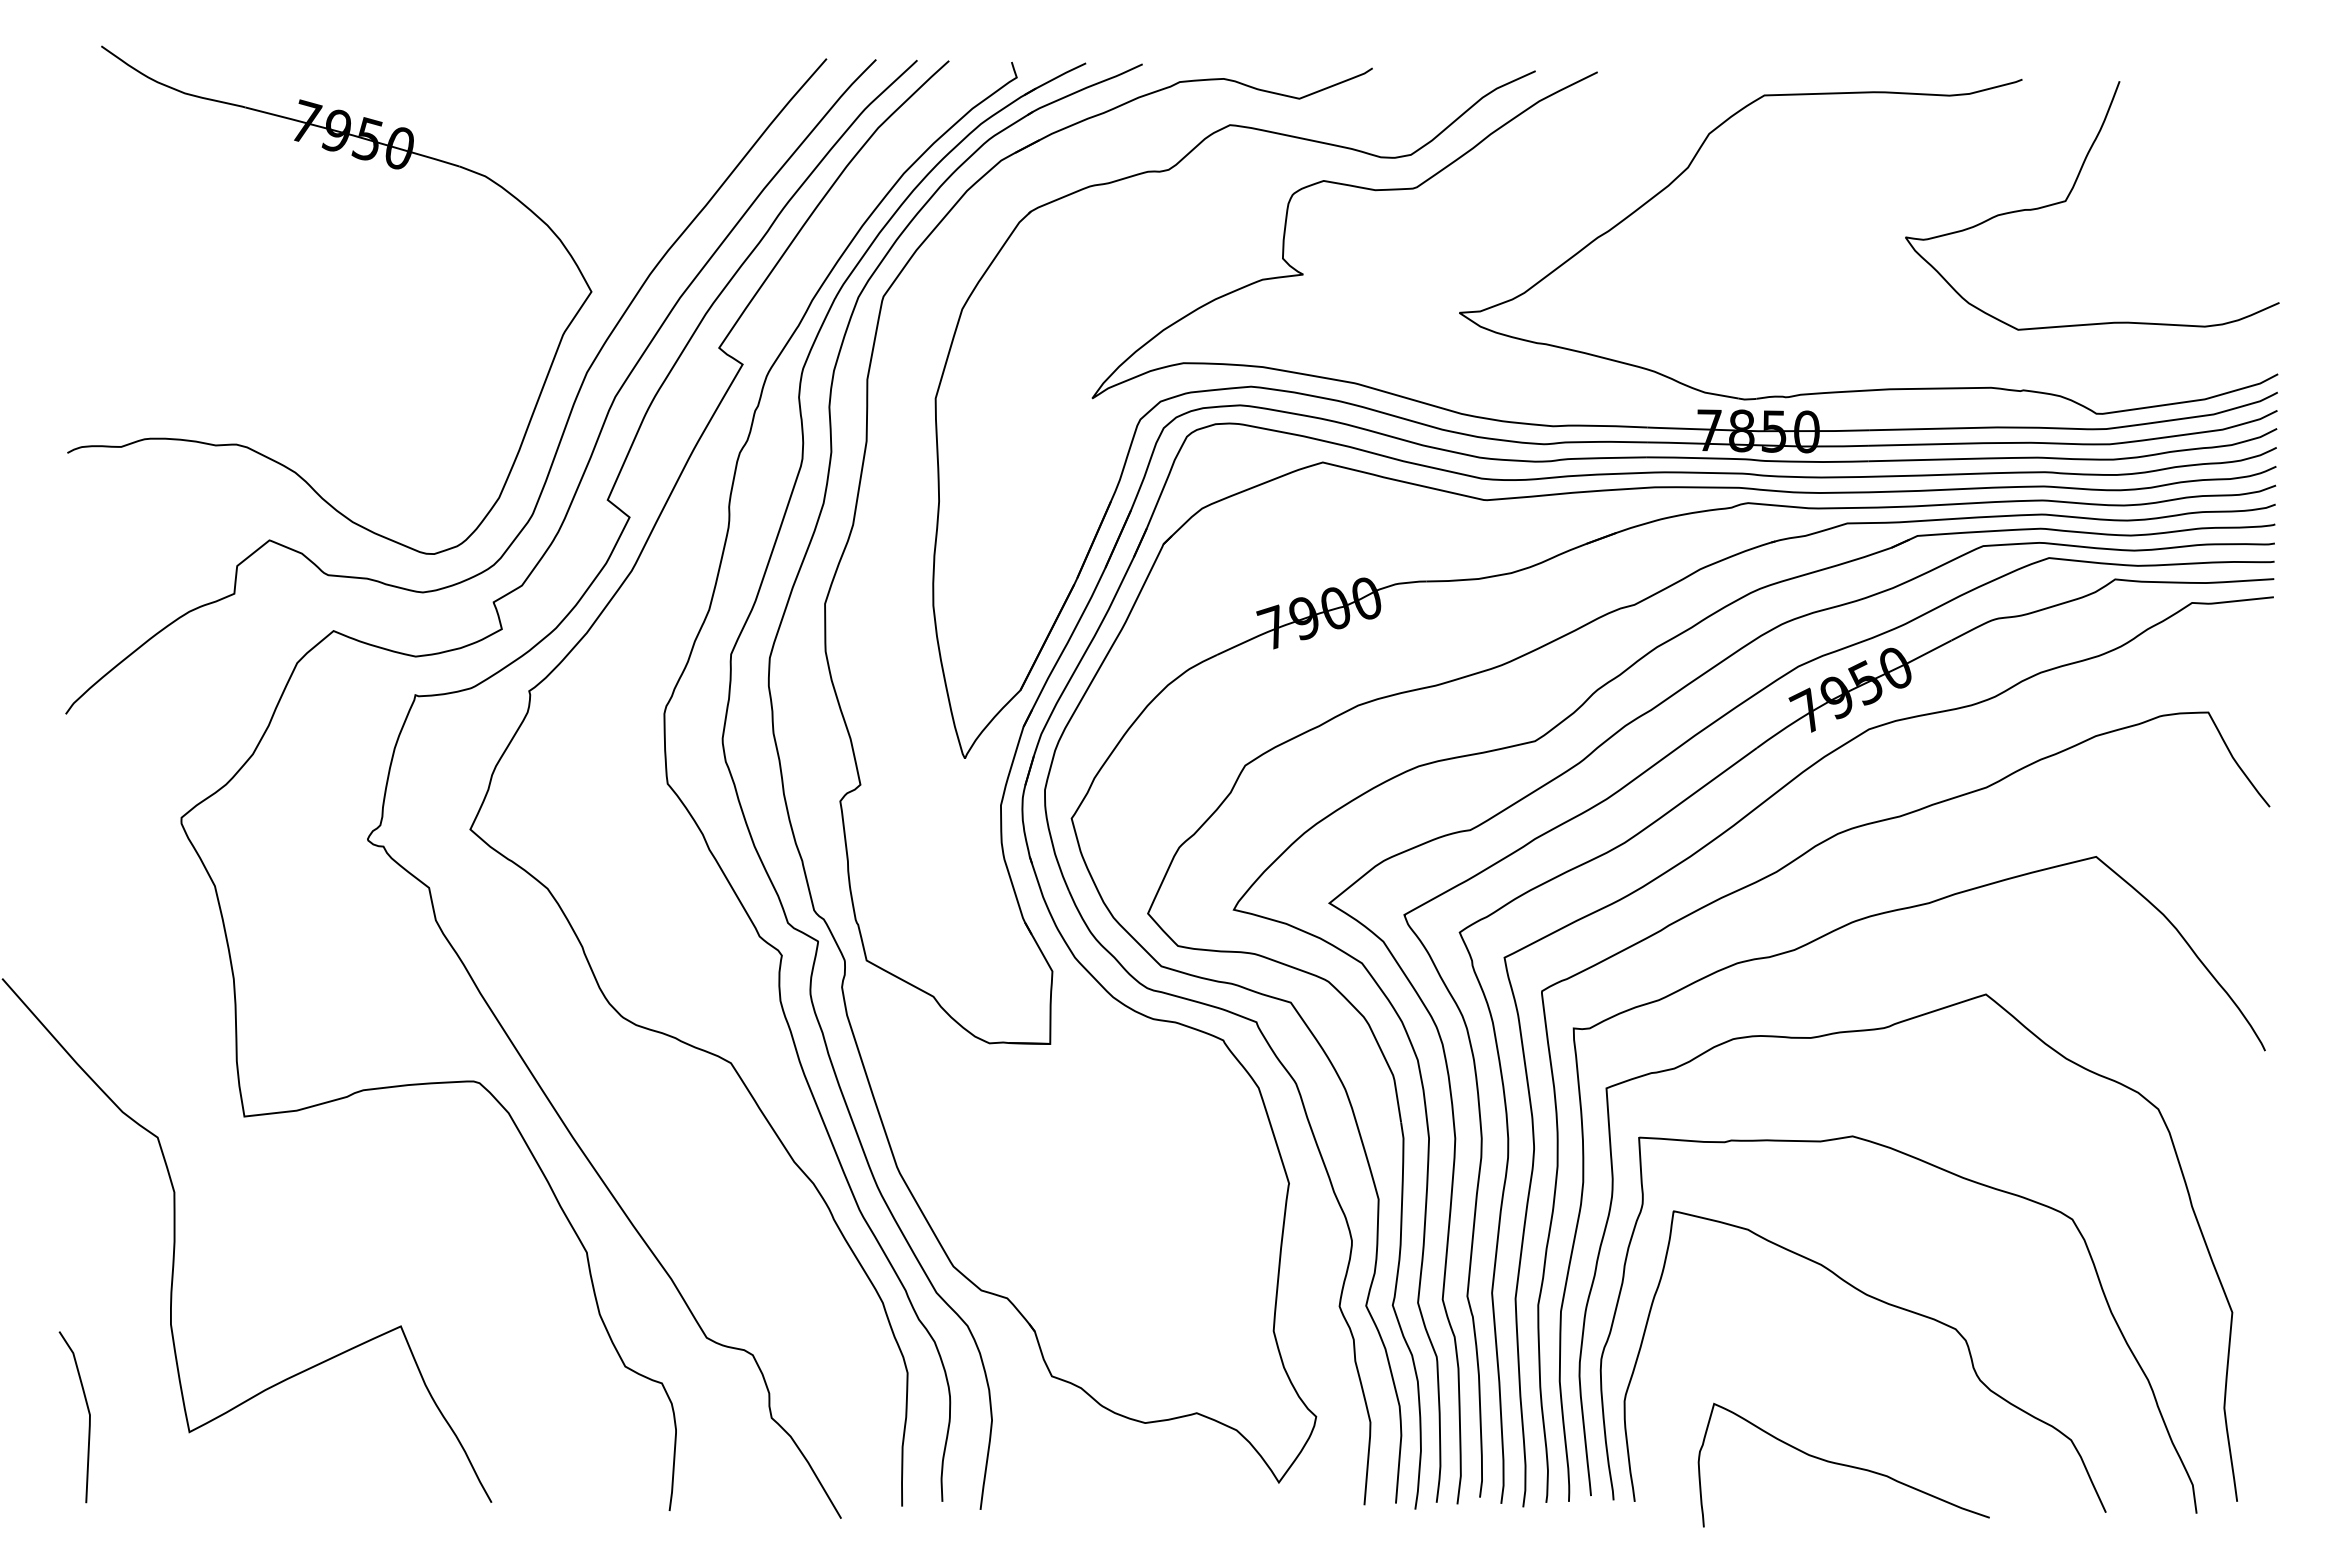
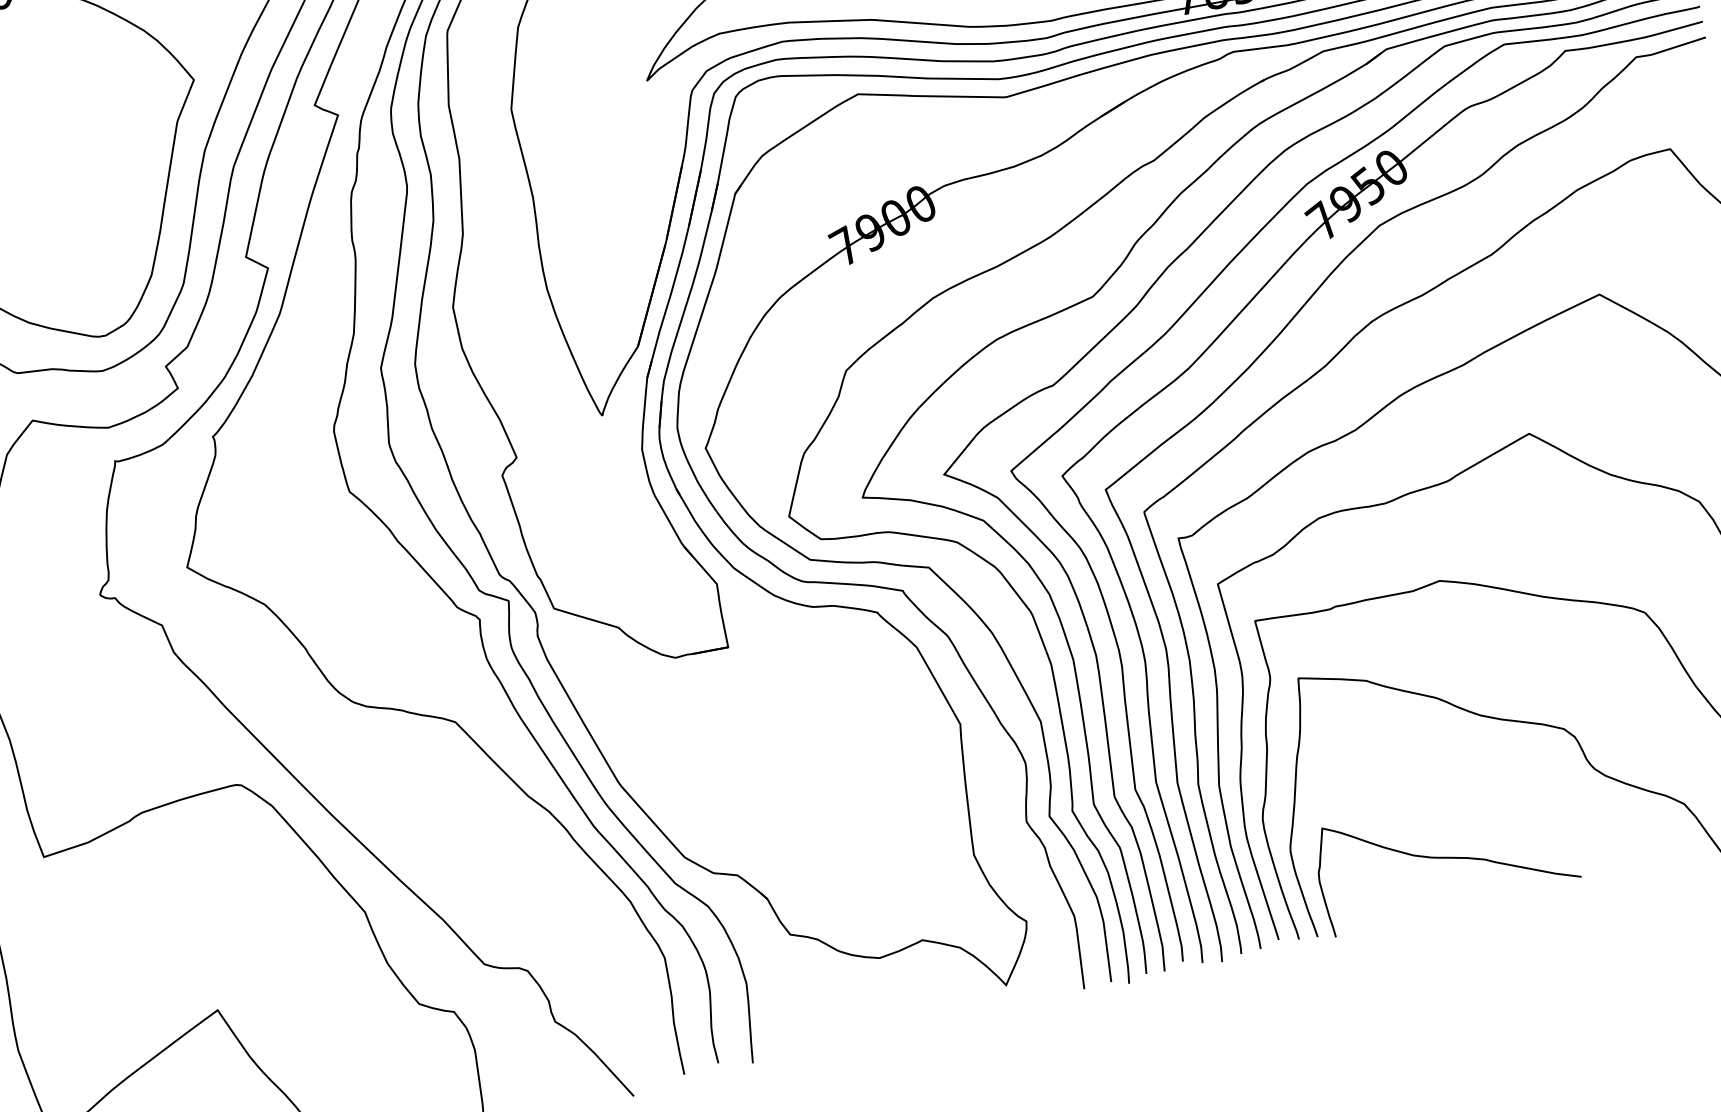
curve: (1843, 1464) -> (1445, 857), moved

